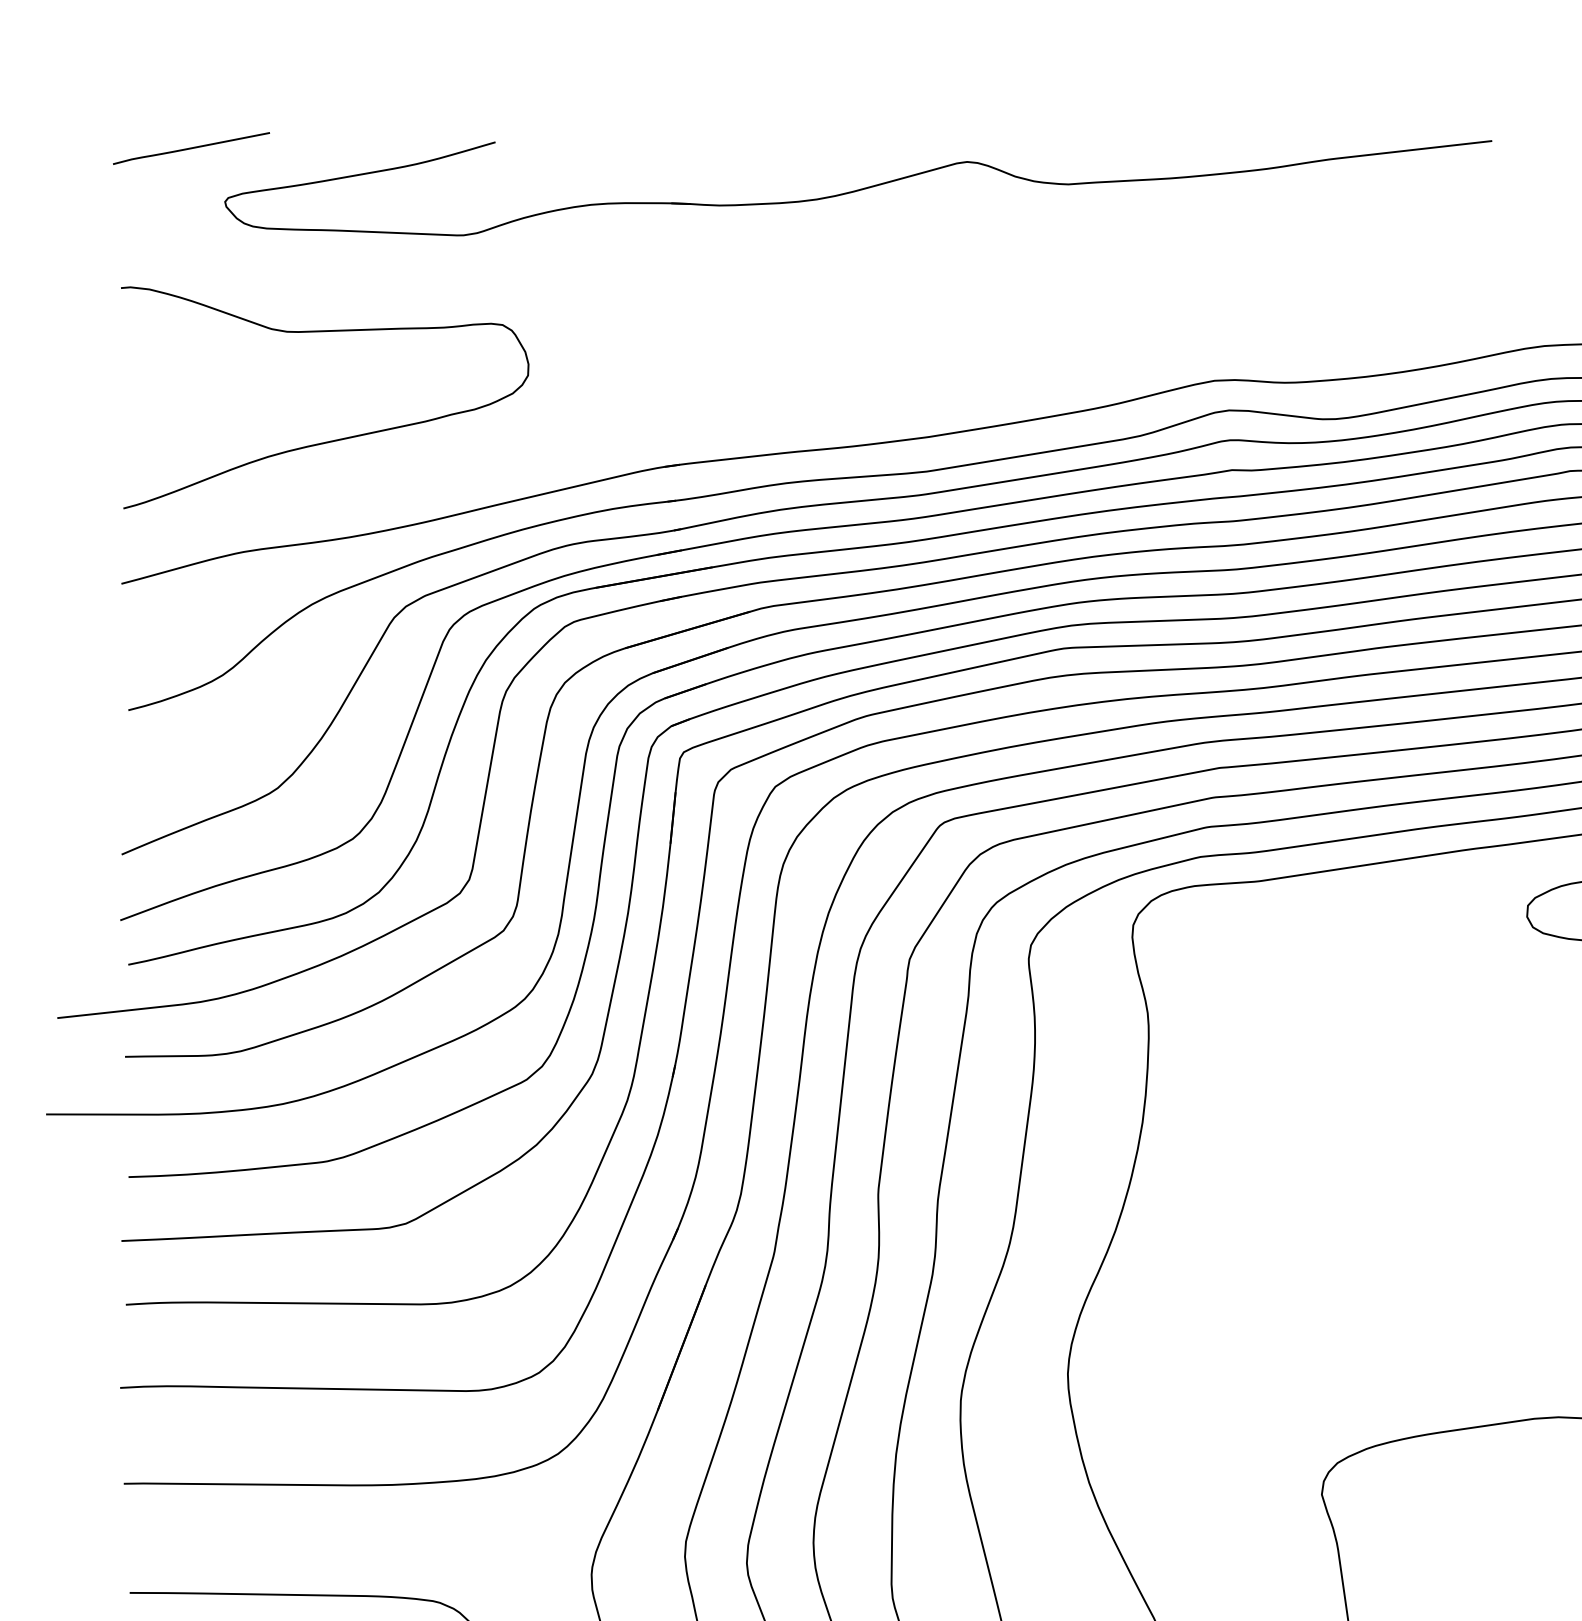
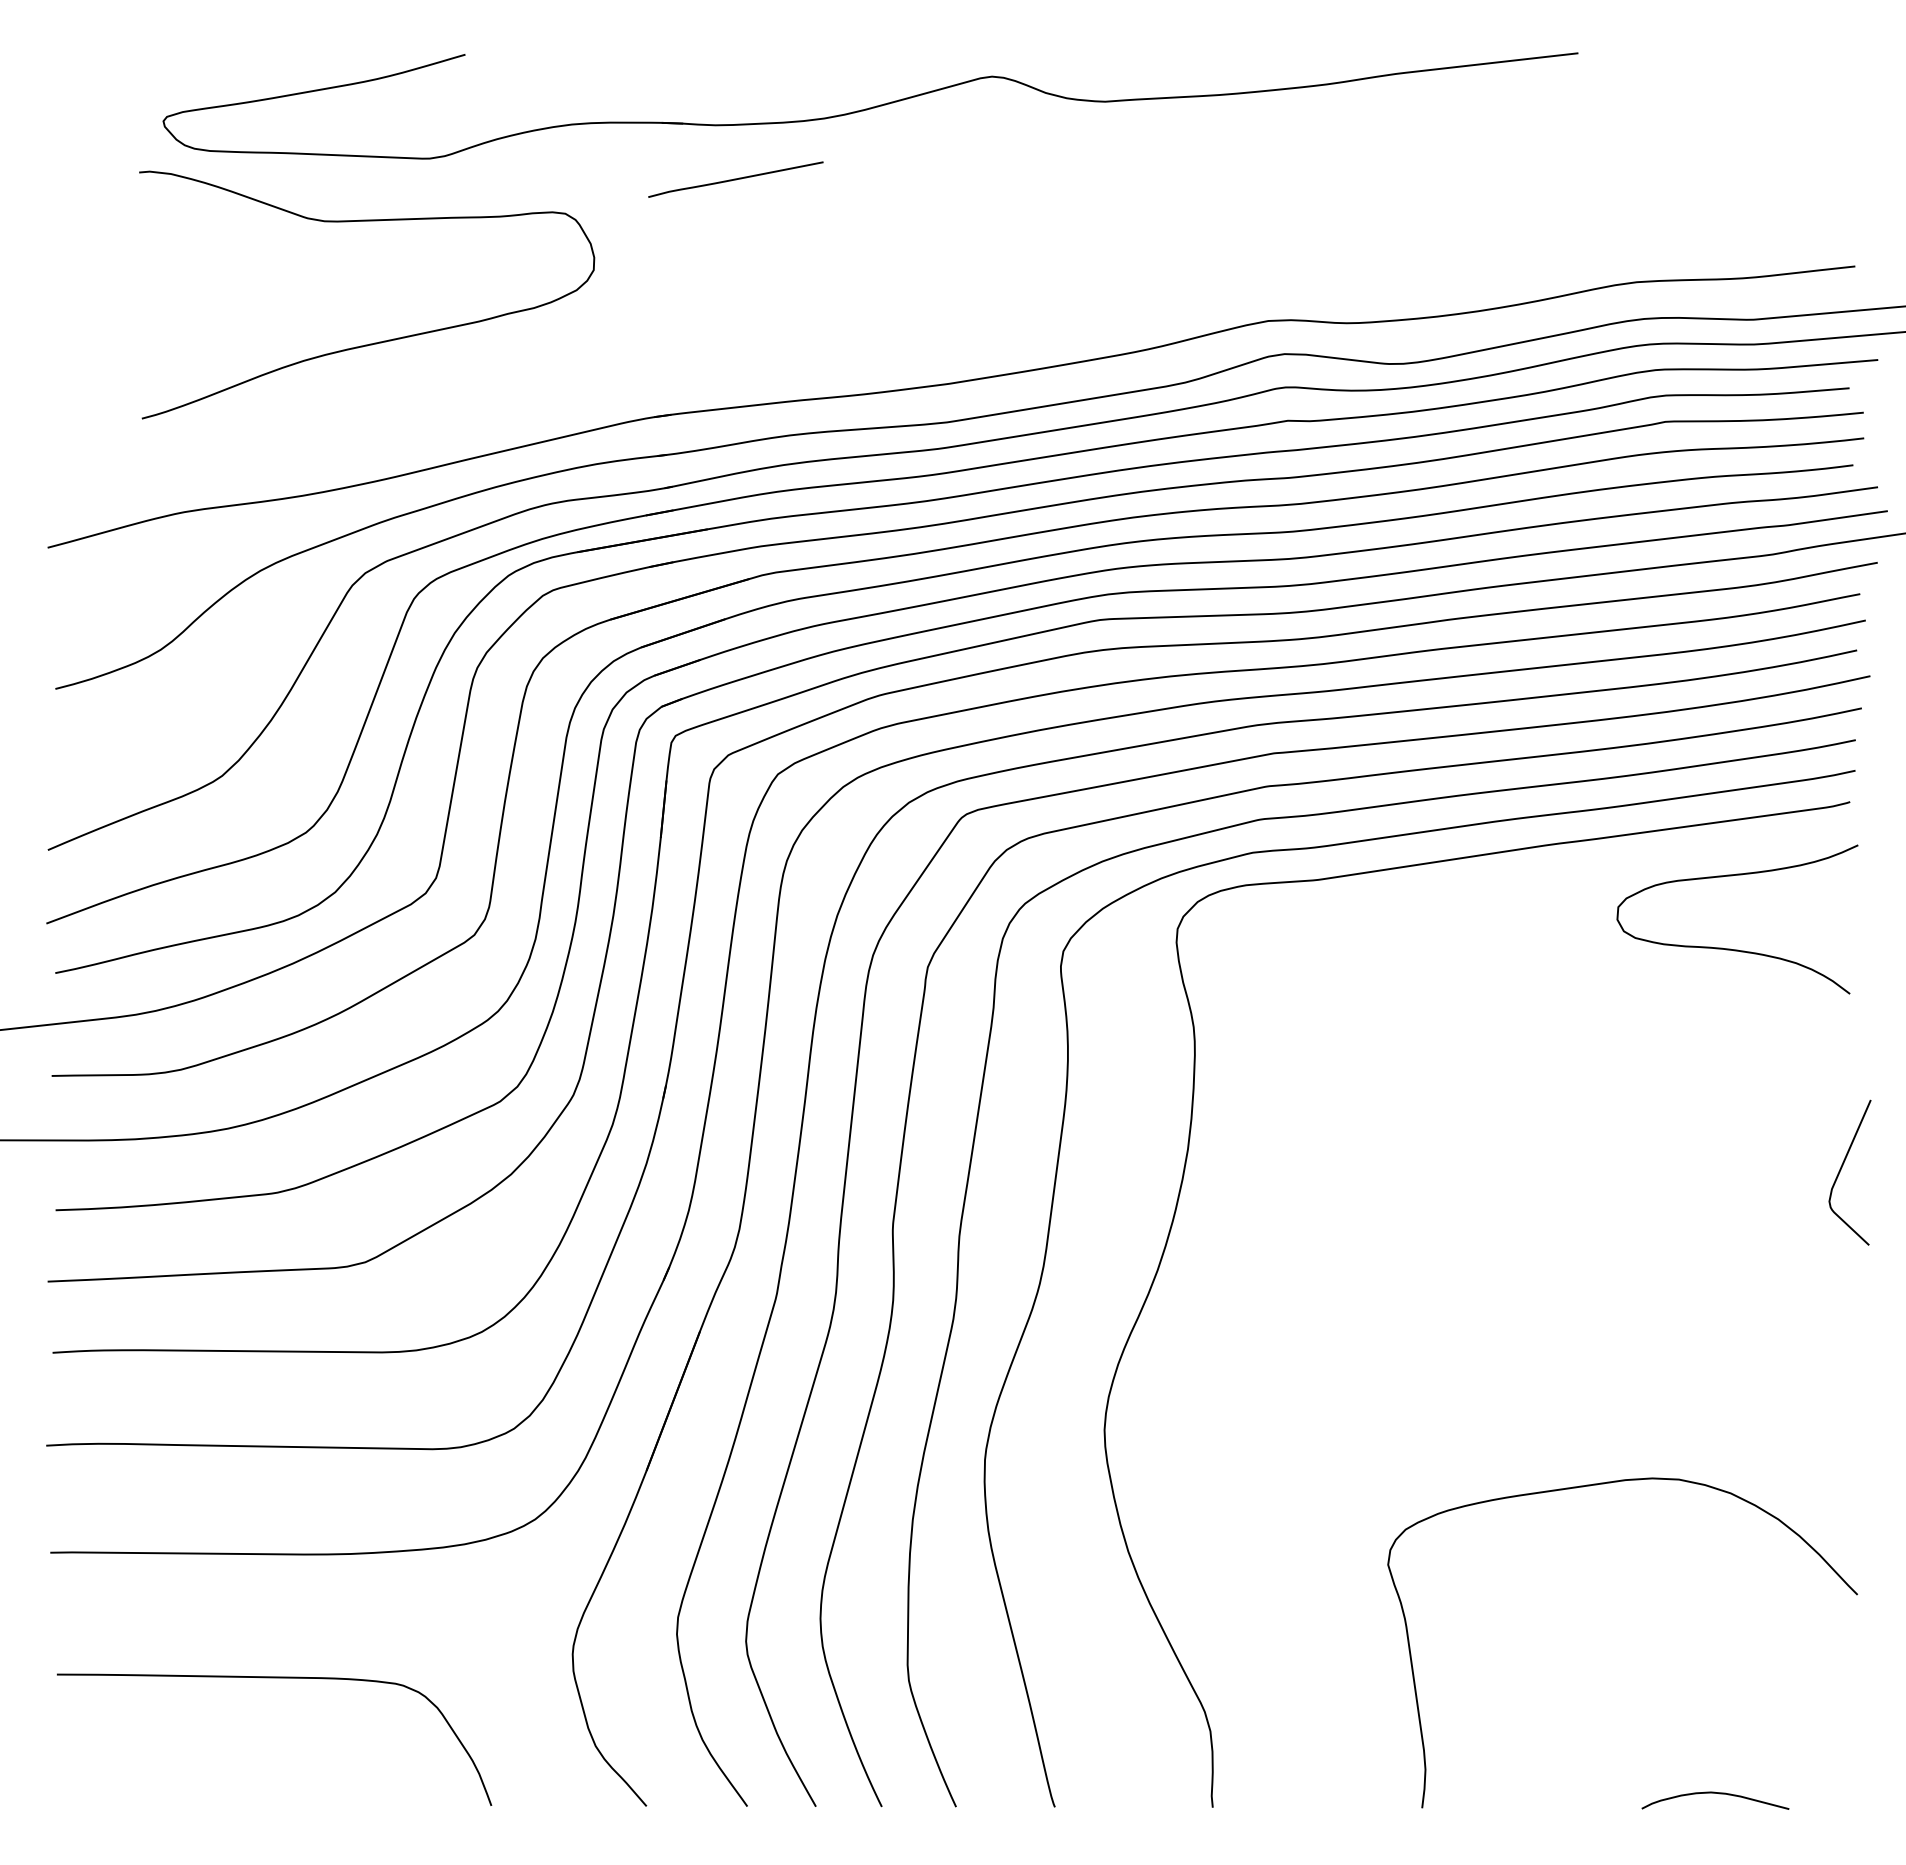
curve: (191, 148) -> (735, 179), moved
curve: (336, 439) -> (379, 341), moved

